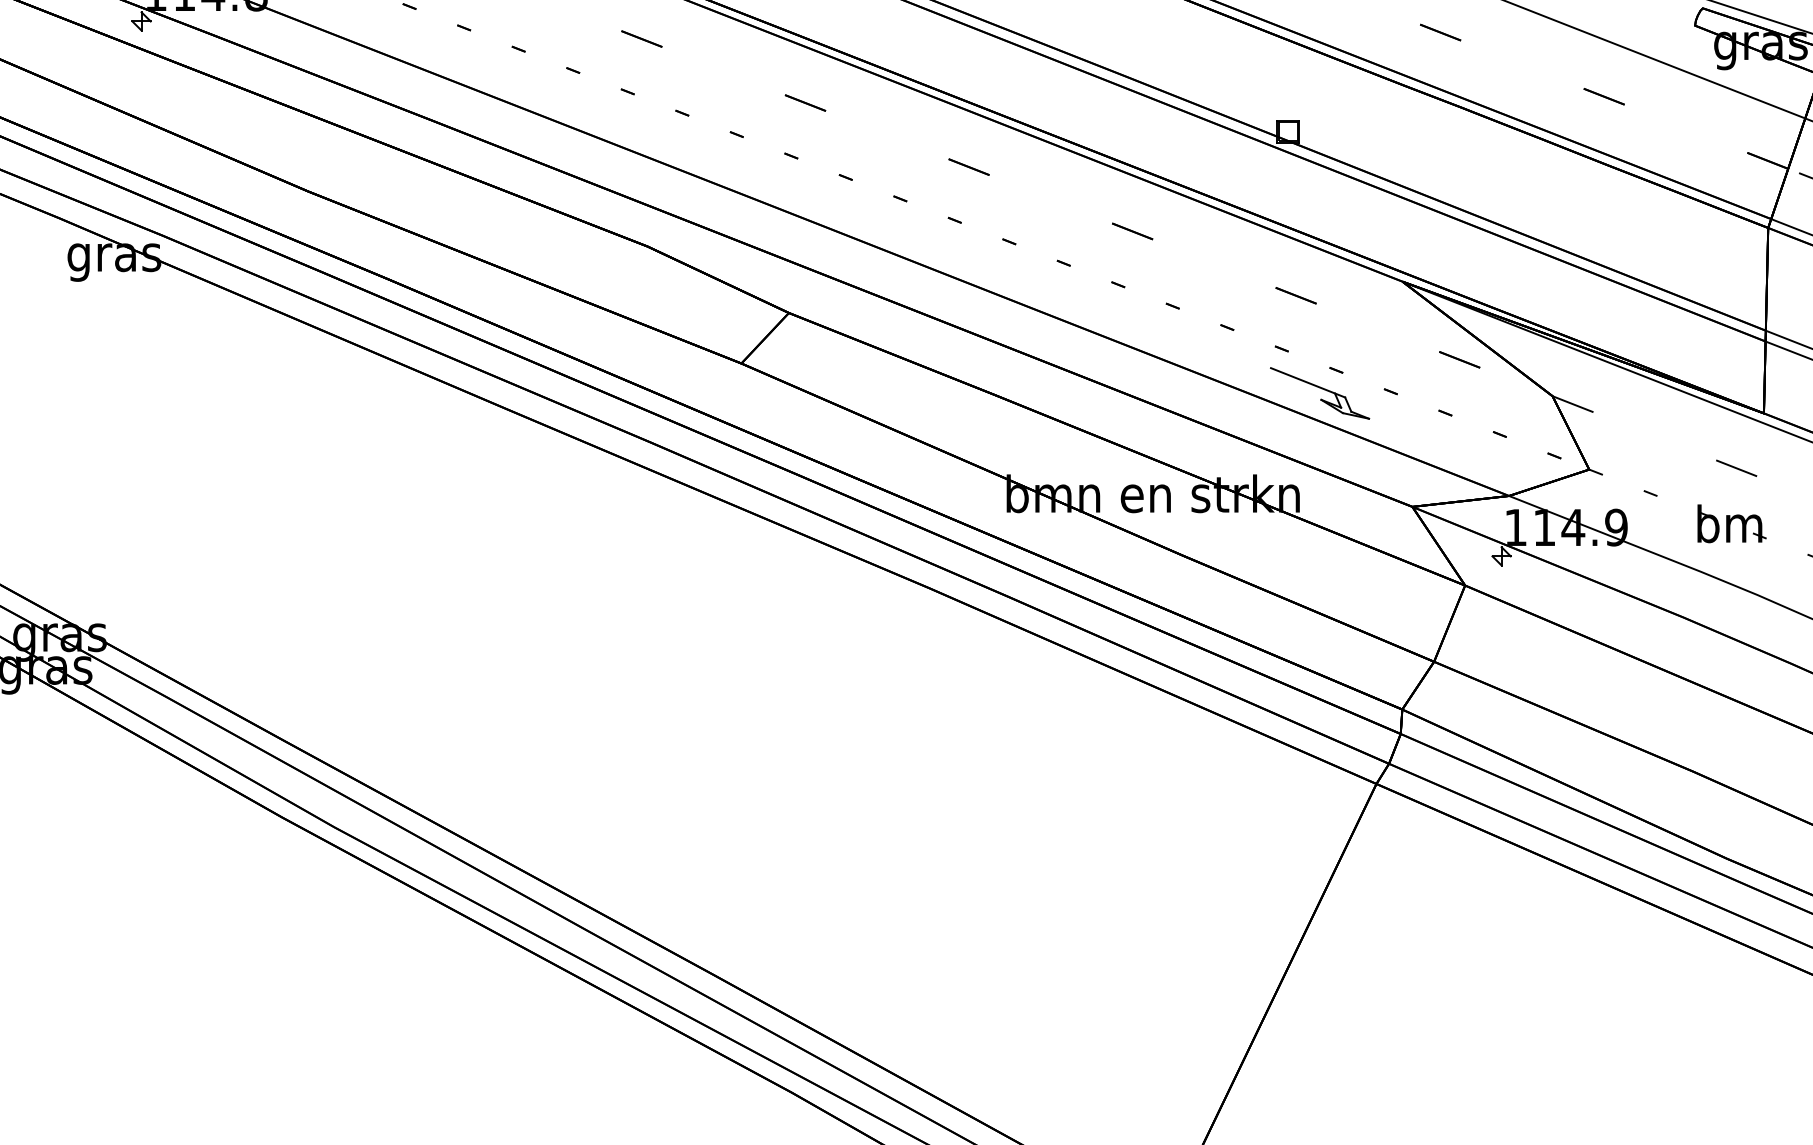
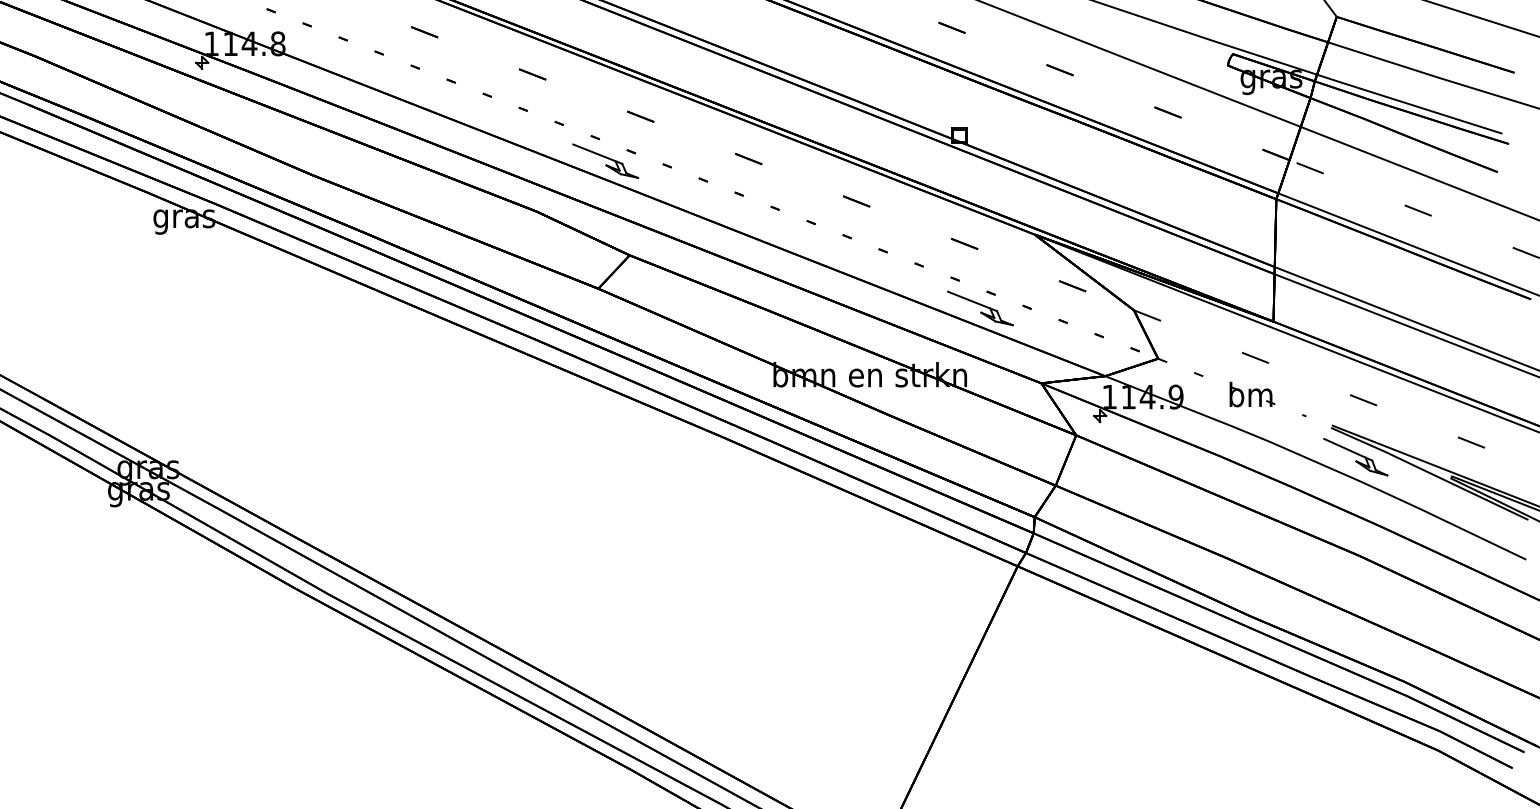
part: (752, 169) -> (605, 160), added

